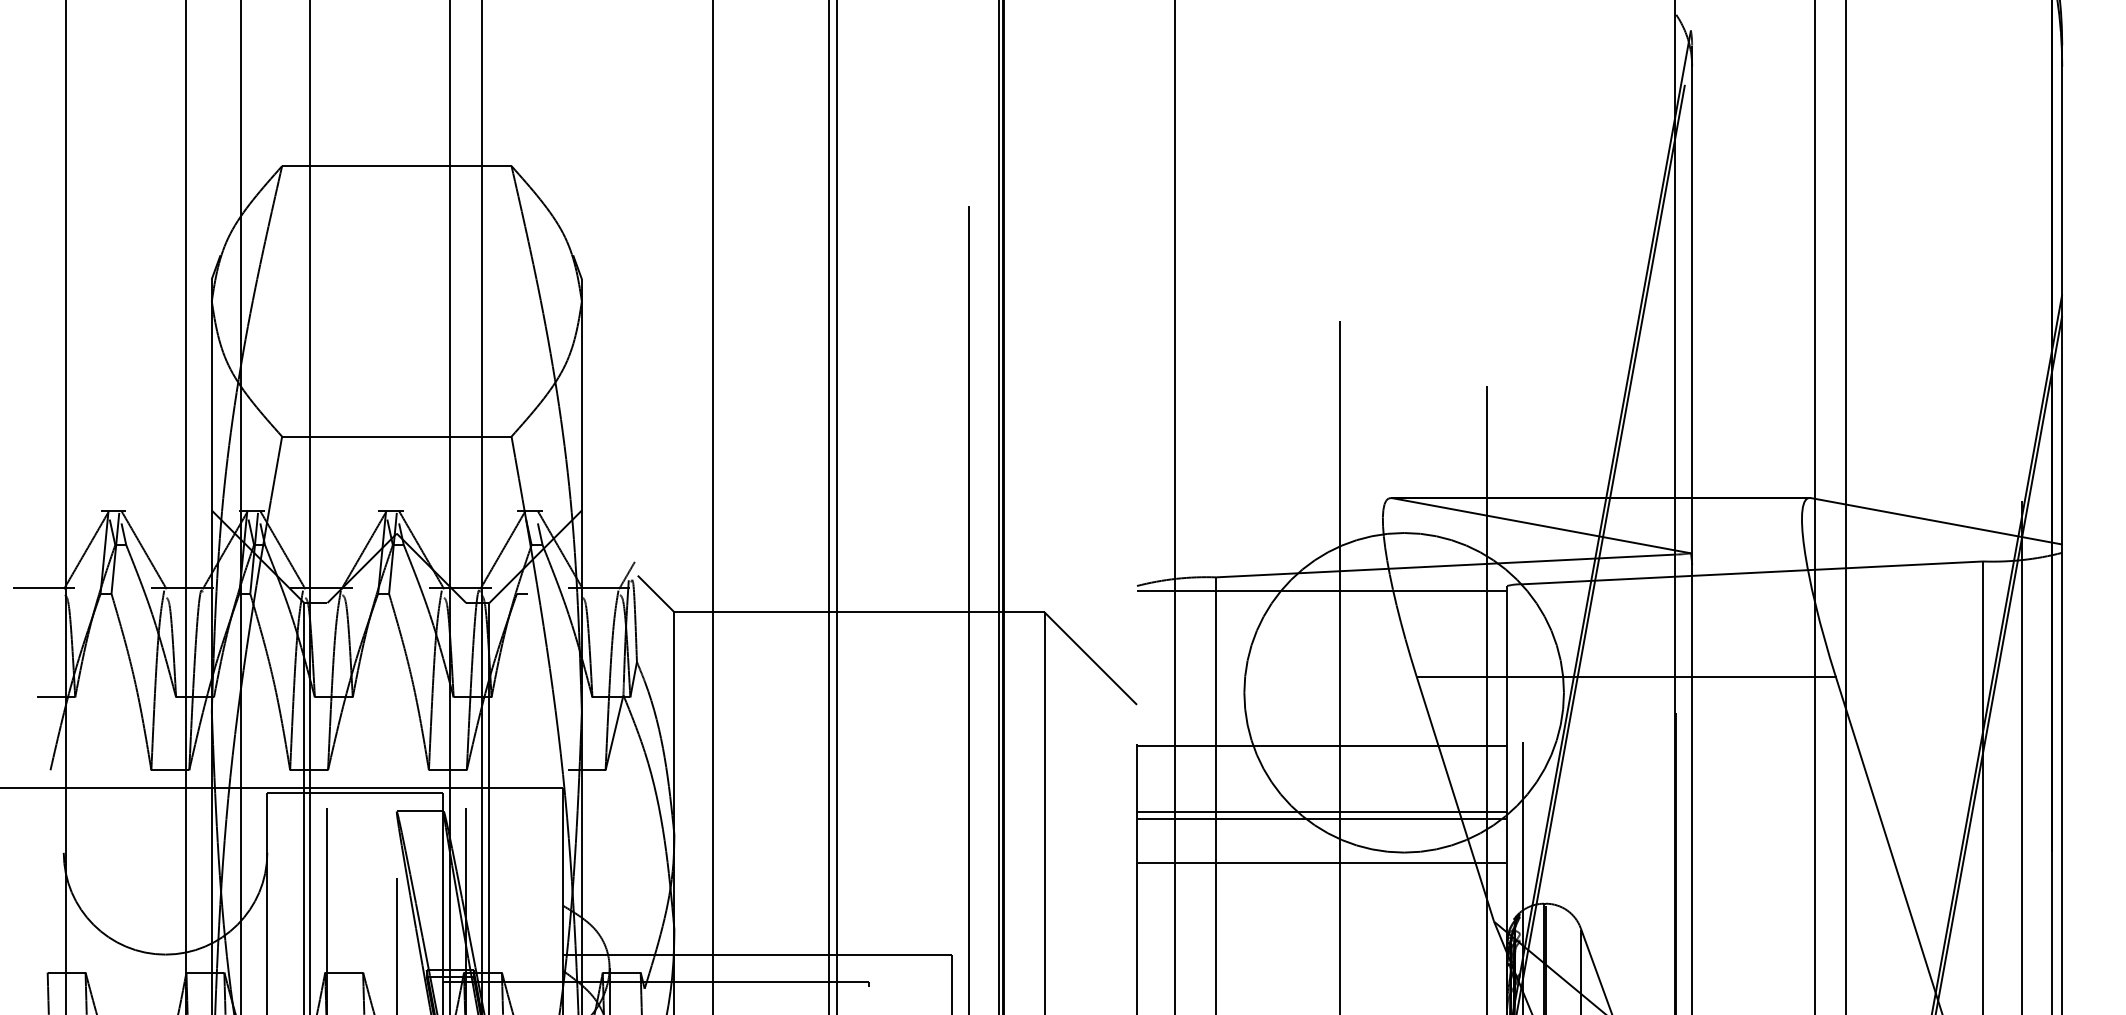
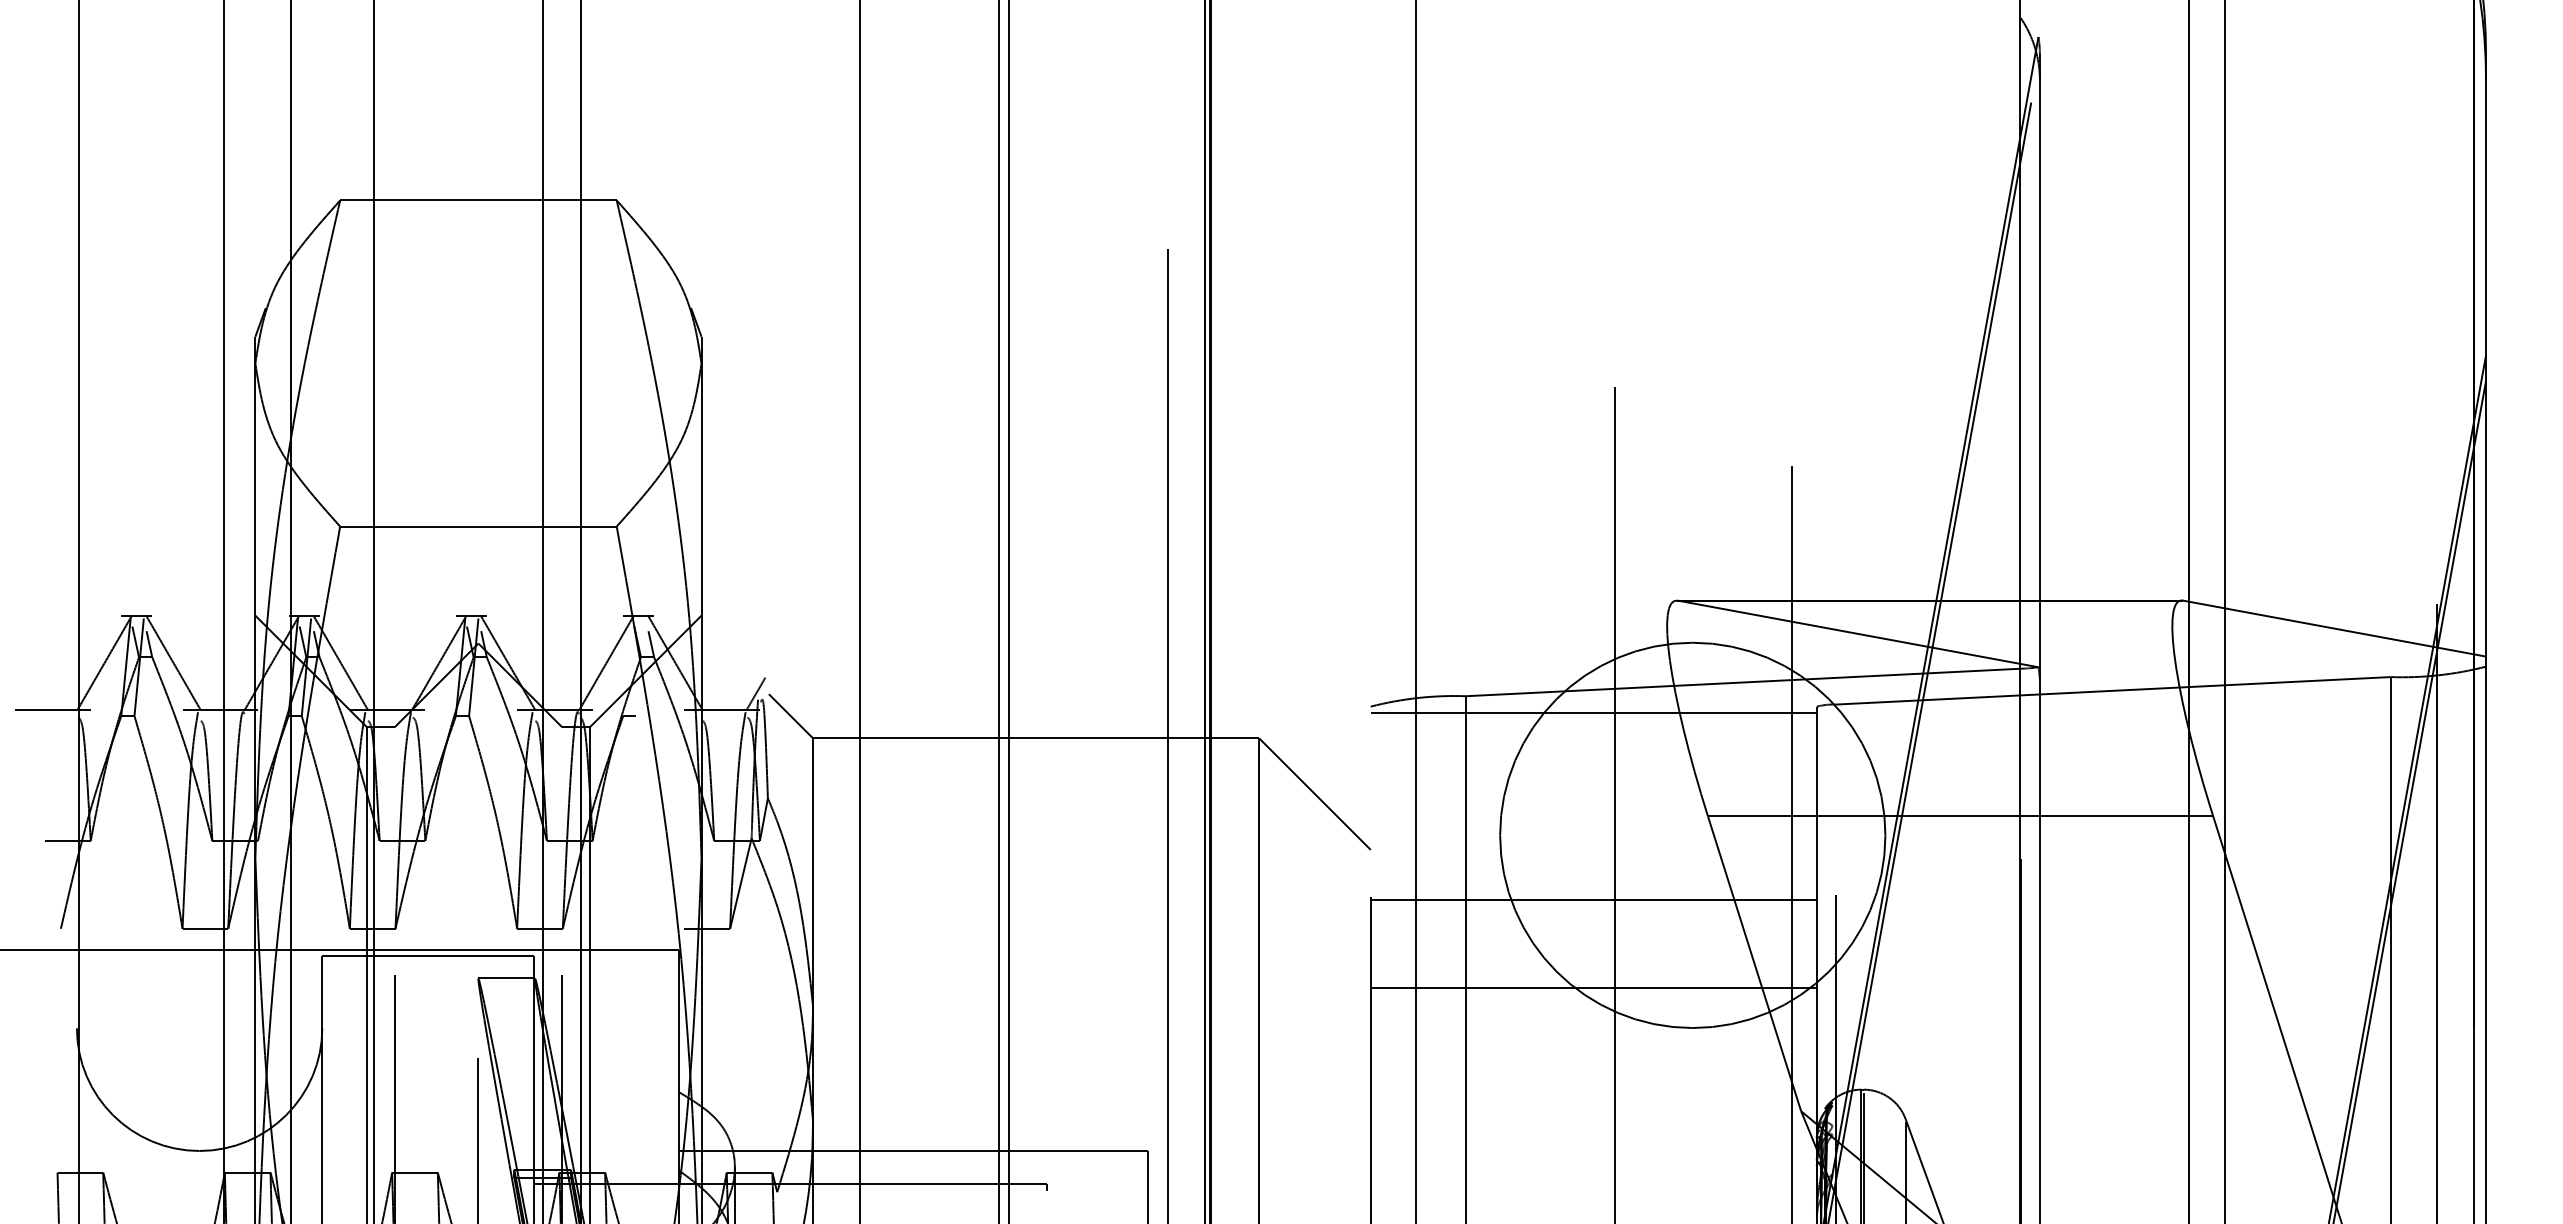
line: (1322, 812) -> (1594, 979), removed
line: (1322, 862) -> (1594, 1039), removed

